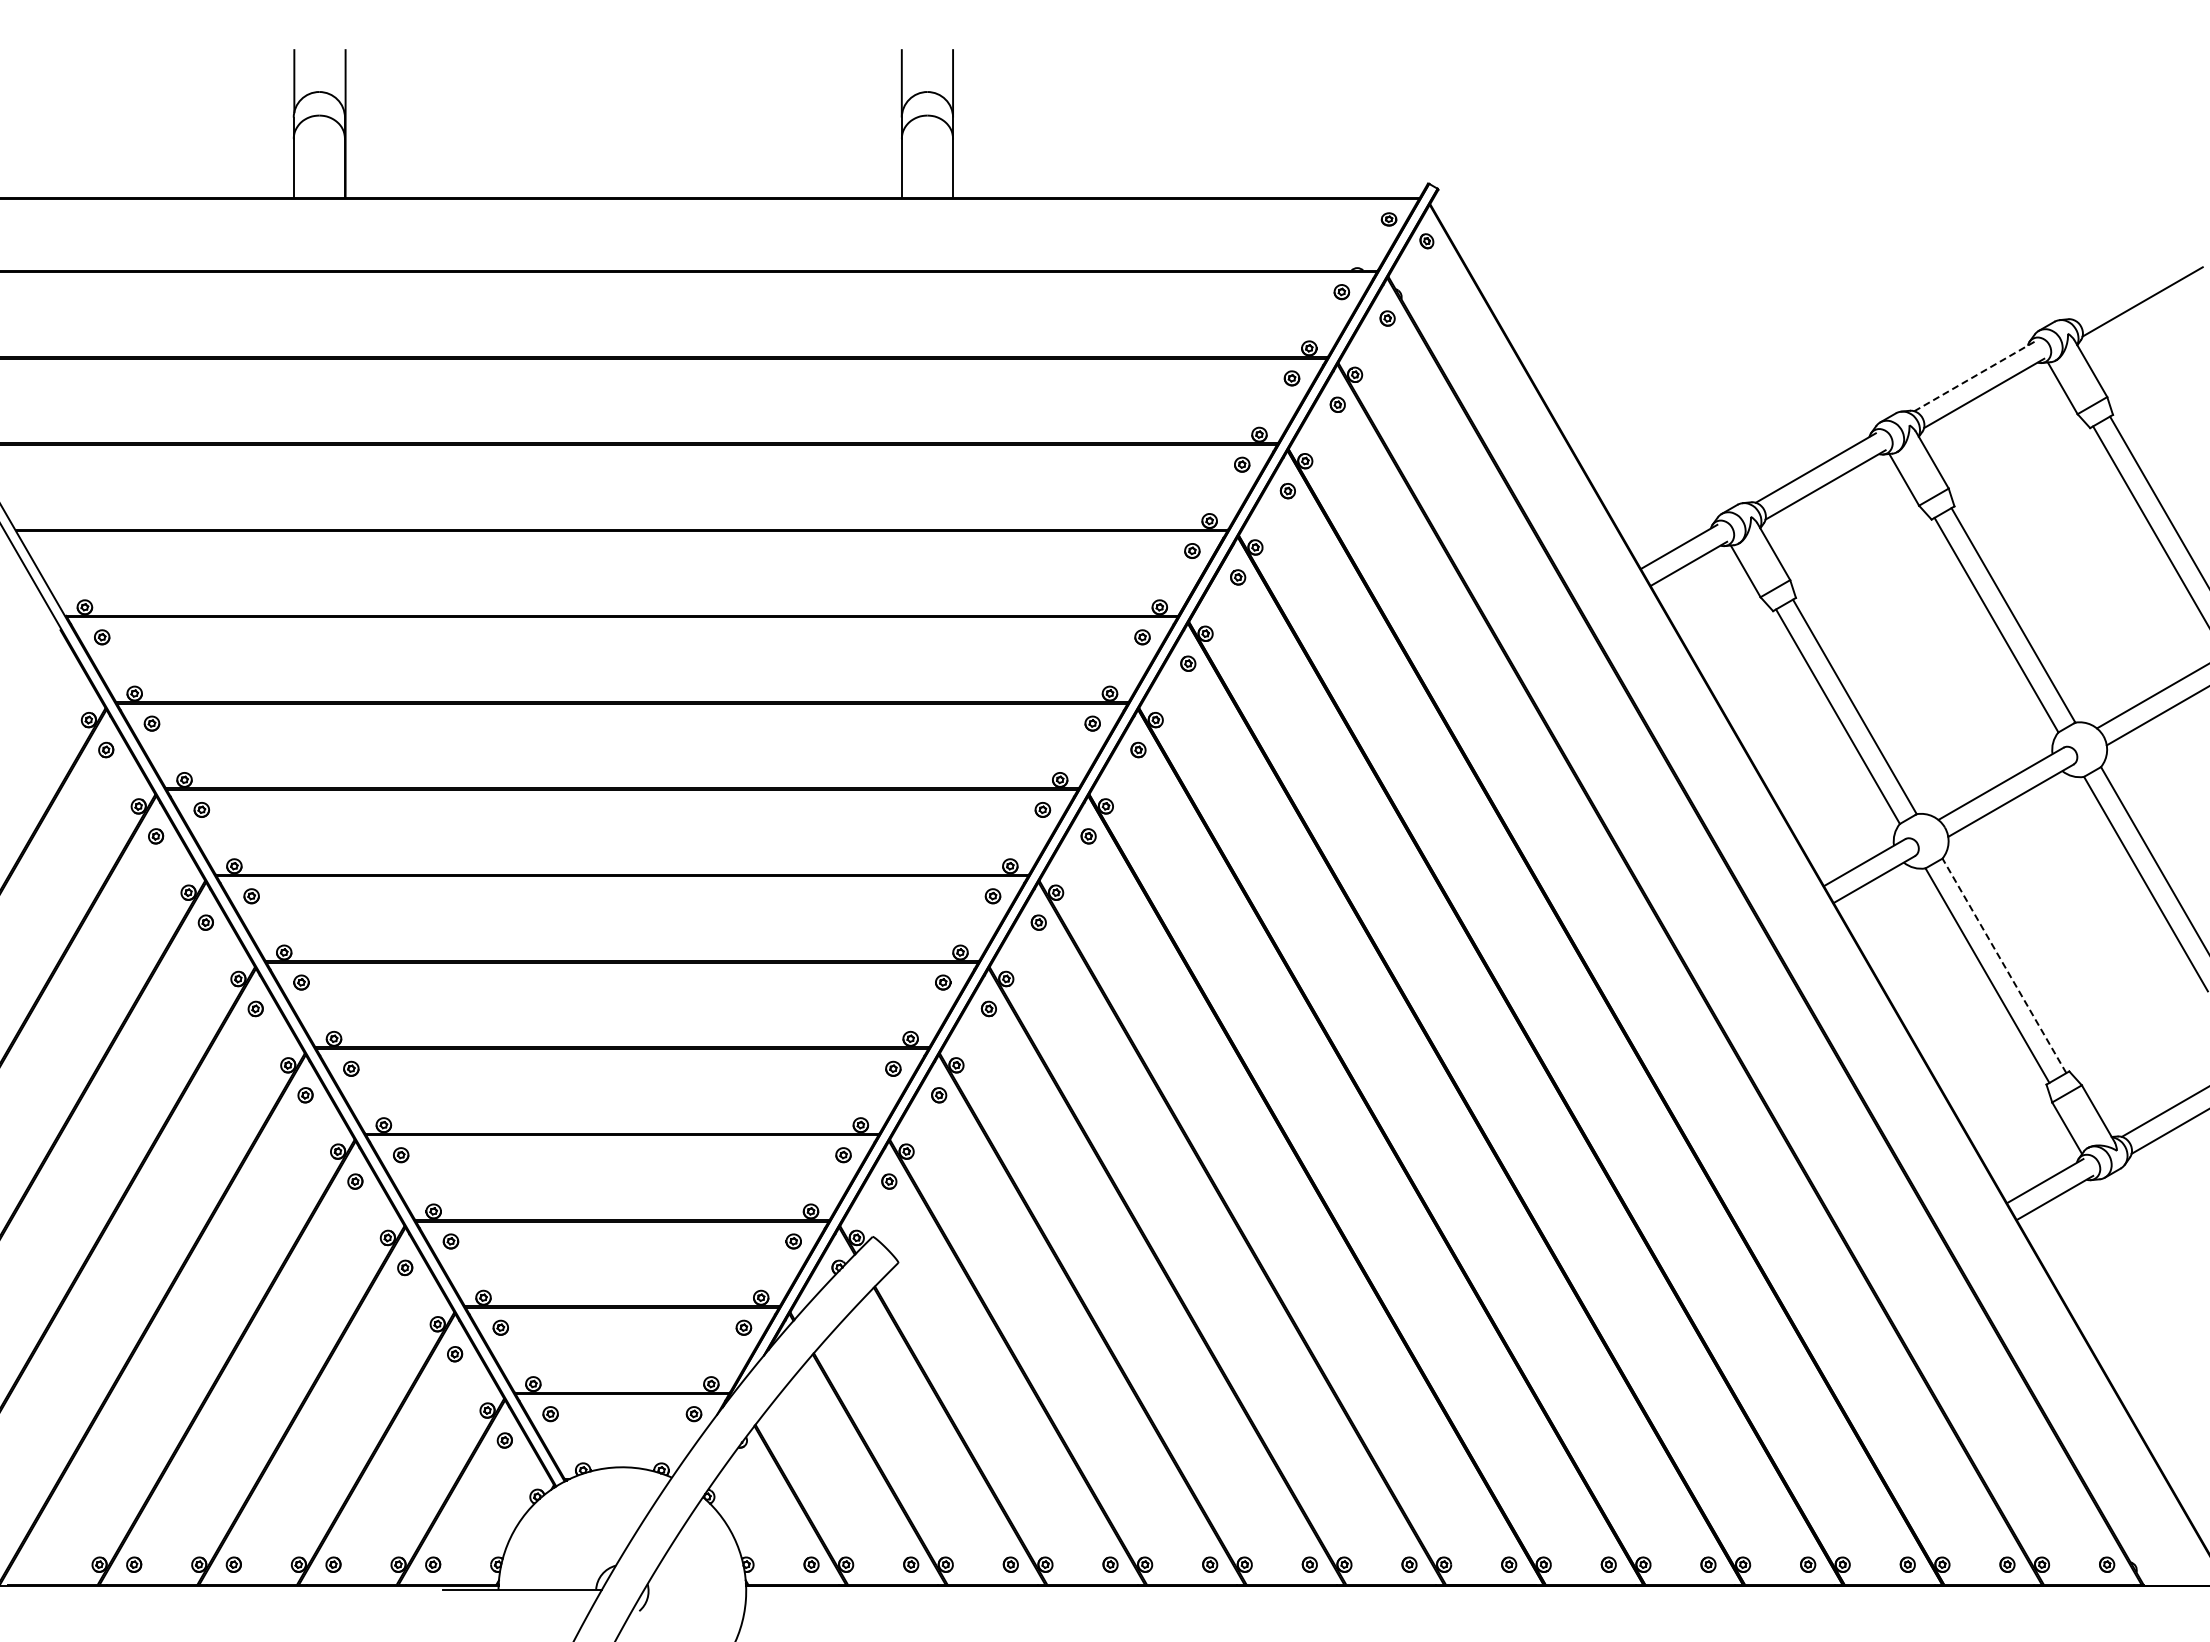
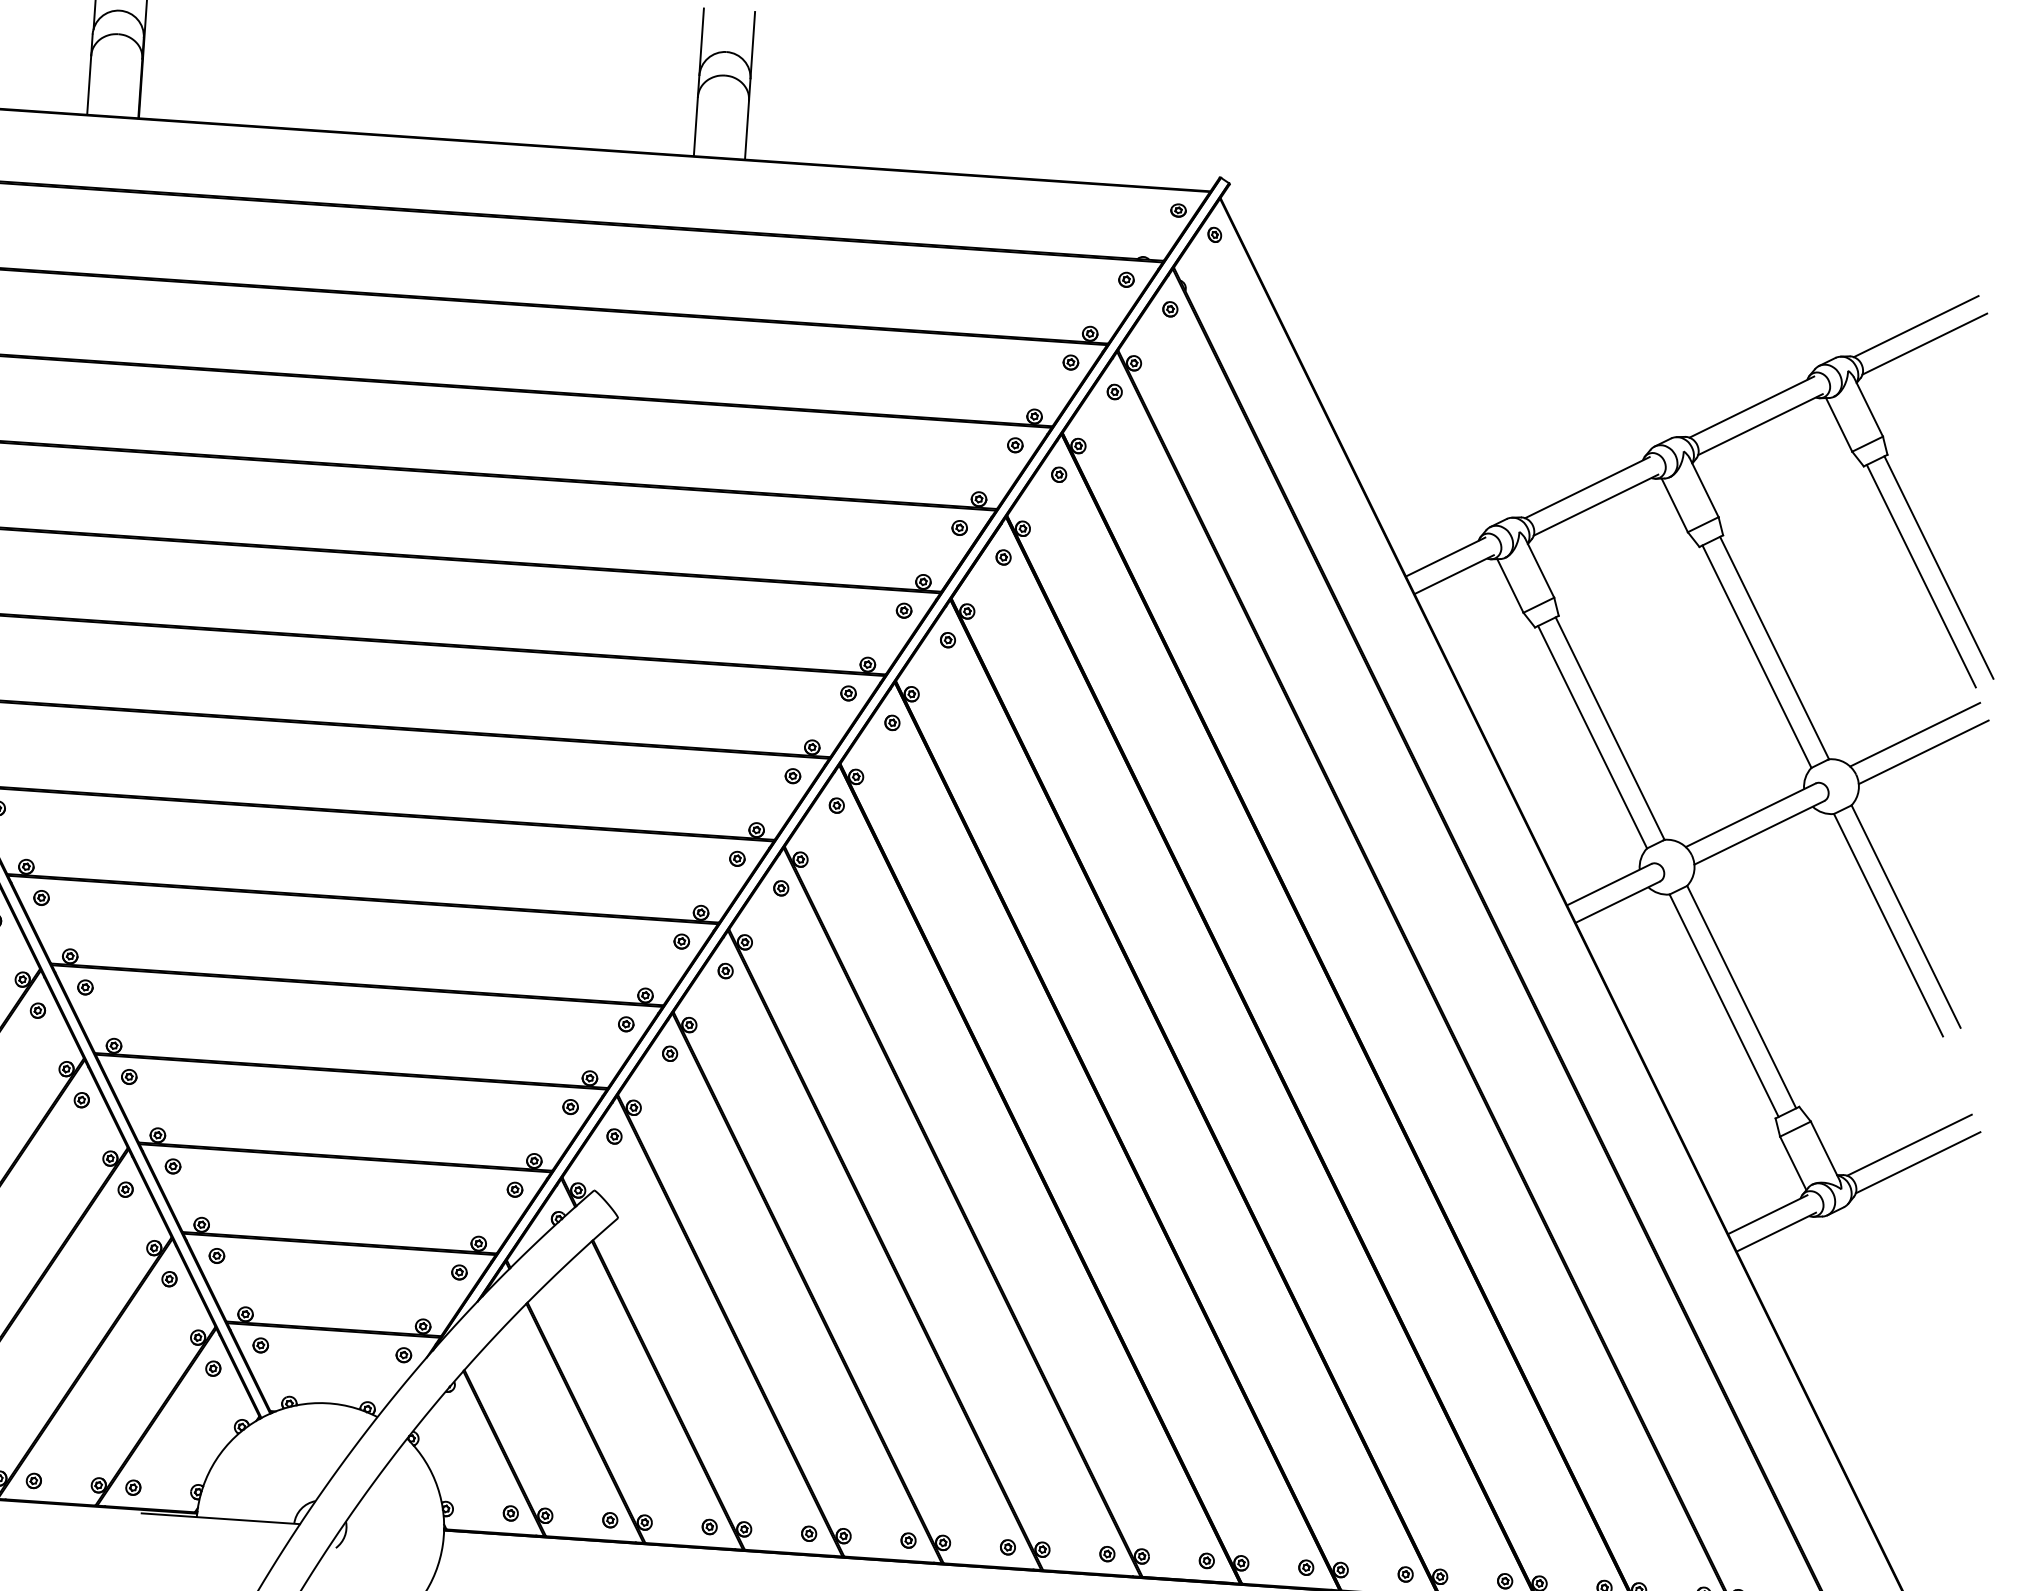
line: (2132, 284) -> (1915, 326), added
line: (1974, 376) -> (1751, 407), dashed -> solid
line: (2004, 965) -> (1741, 996), dashed -> solid

